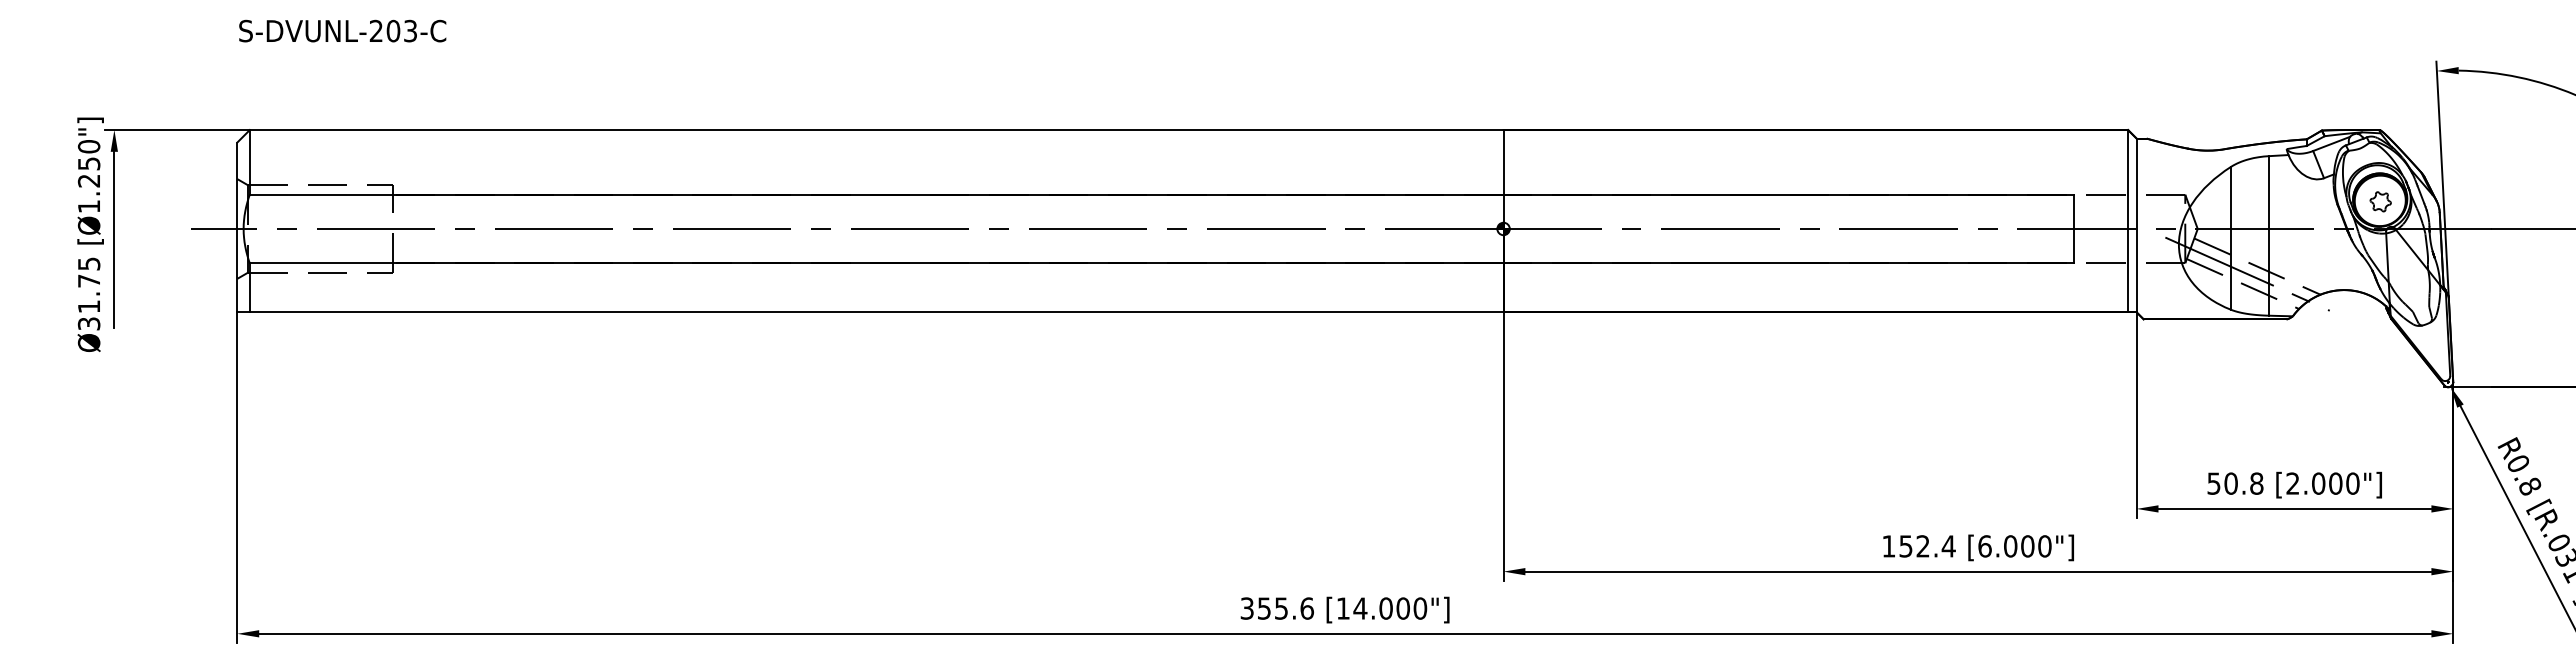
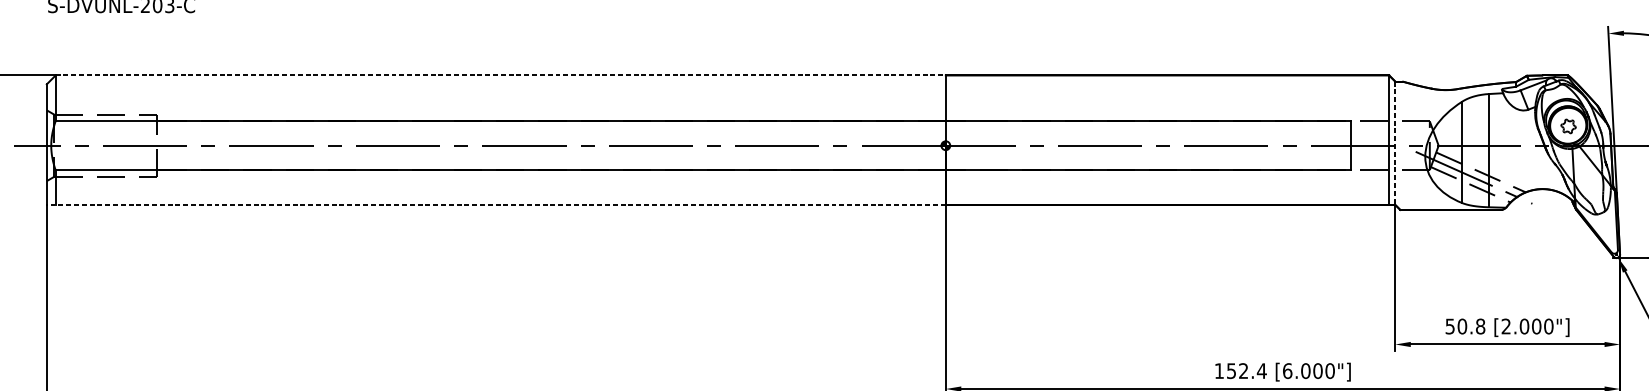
line: (876, 130) -> (500, 75), solid -> dashed
line: (2136, 225) -> (1395, 143), solid -> dashed
line: (869, 312) -> (495, 205), solid -> dashed

